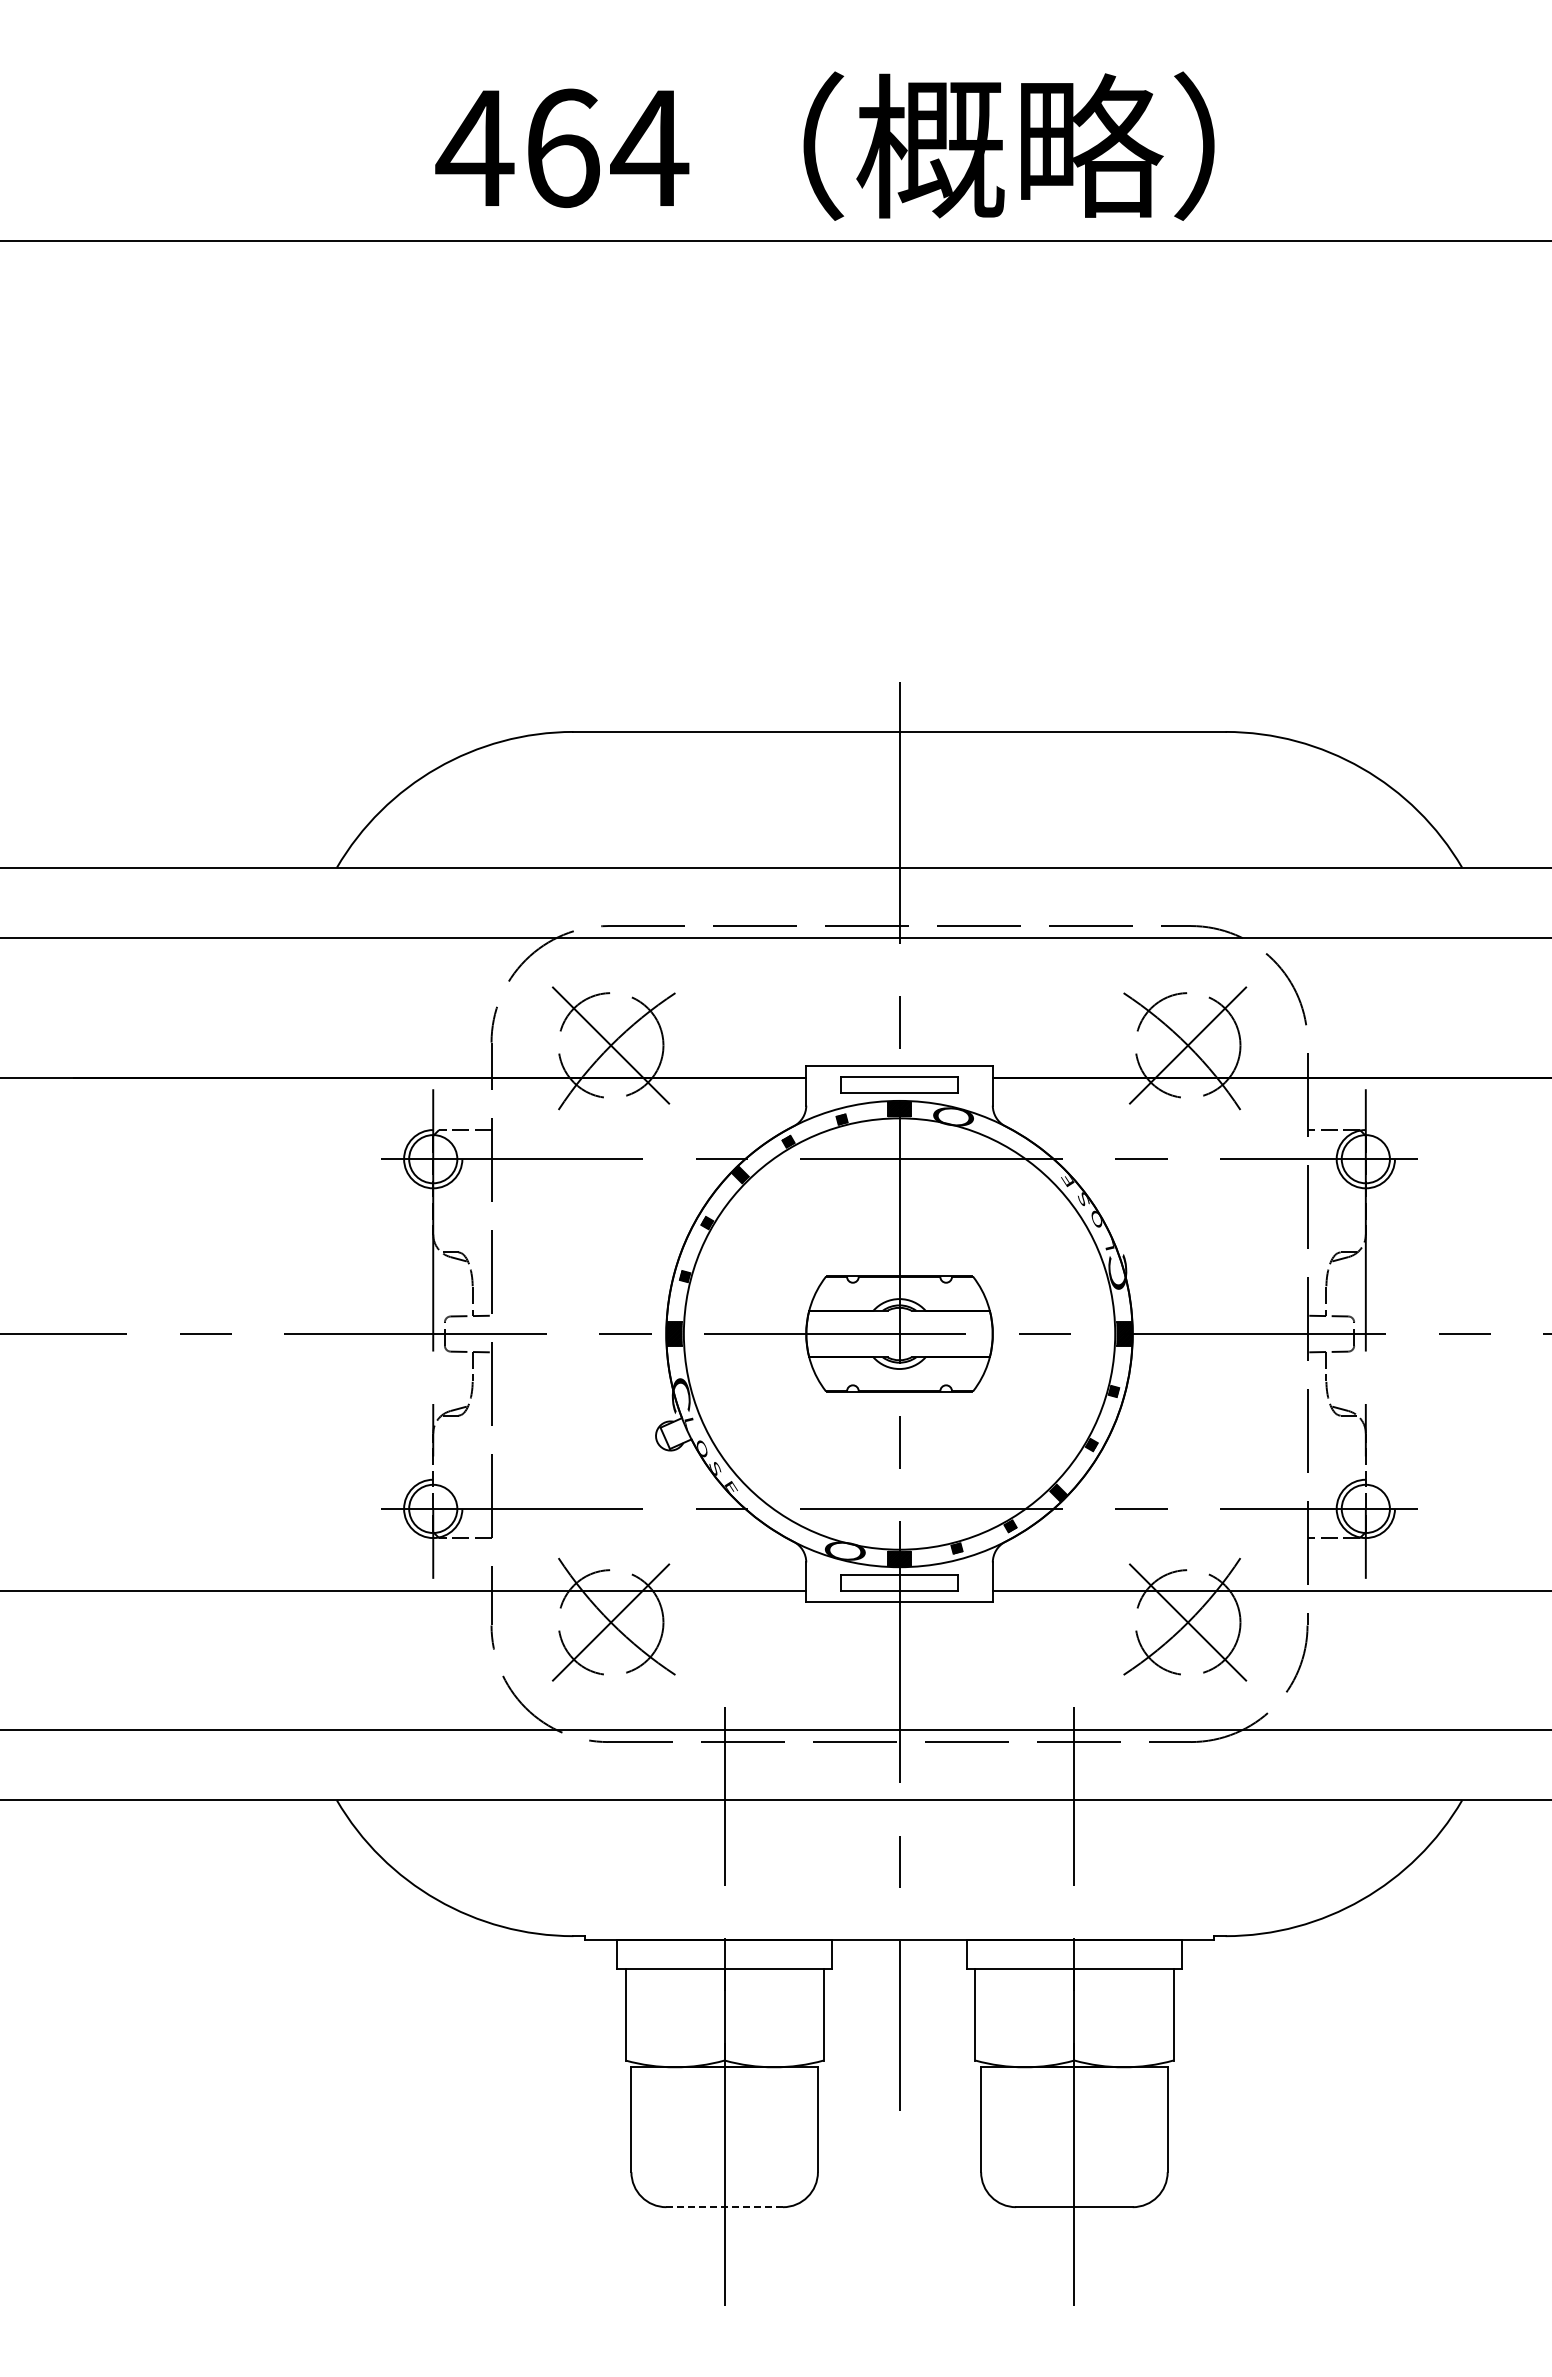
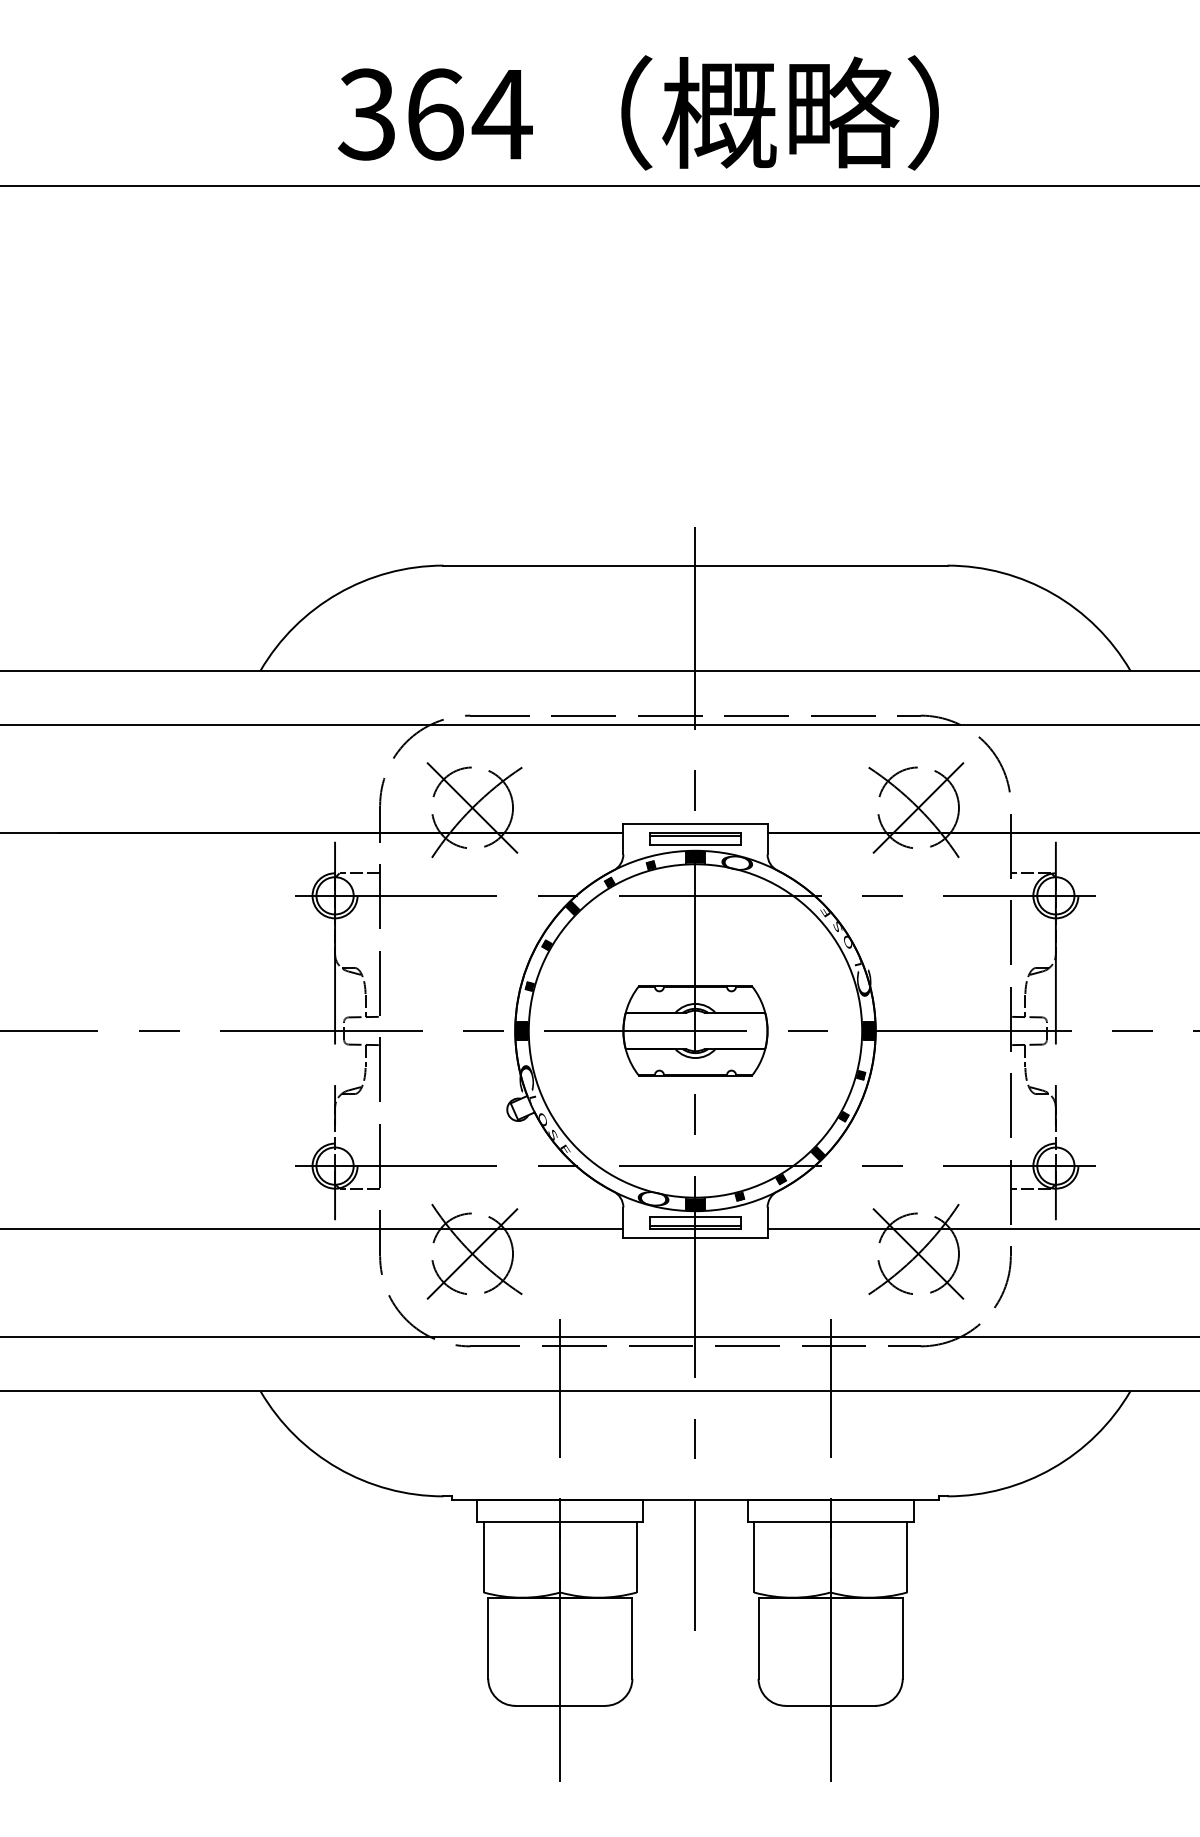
text: (474, 148) -> (366, 114), 464 -> 364
line: (899, 1081) -> (695, 835), added
line: (899, 1586) -> (695, 1226), added
line: (724, 2207) -> (560, 1706), dashed -> solid

